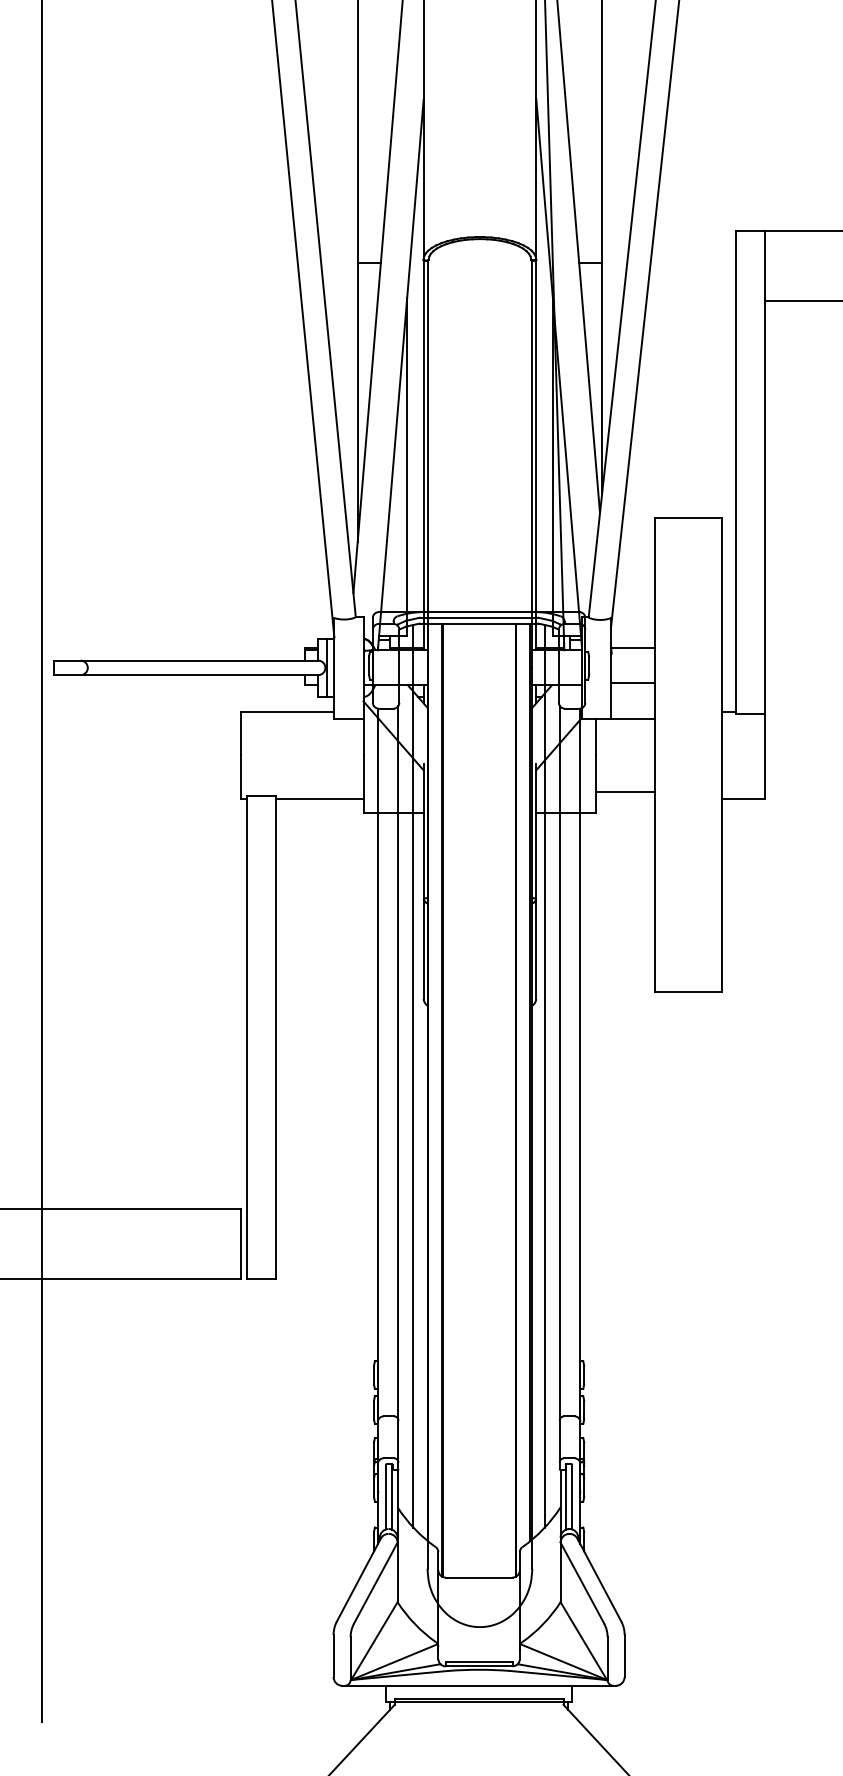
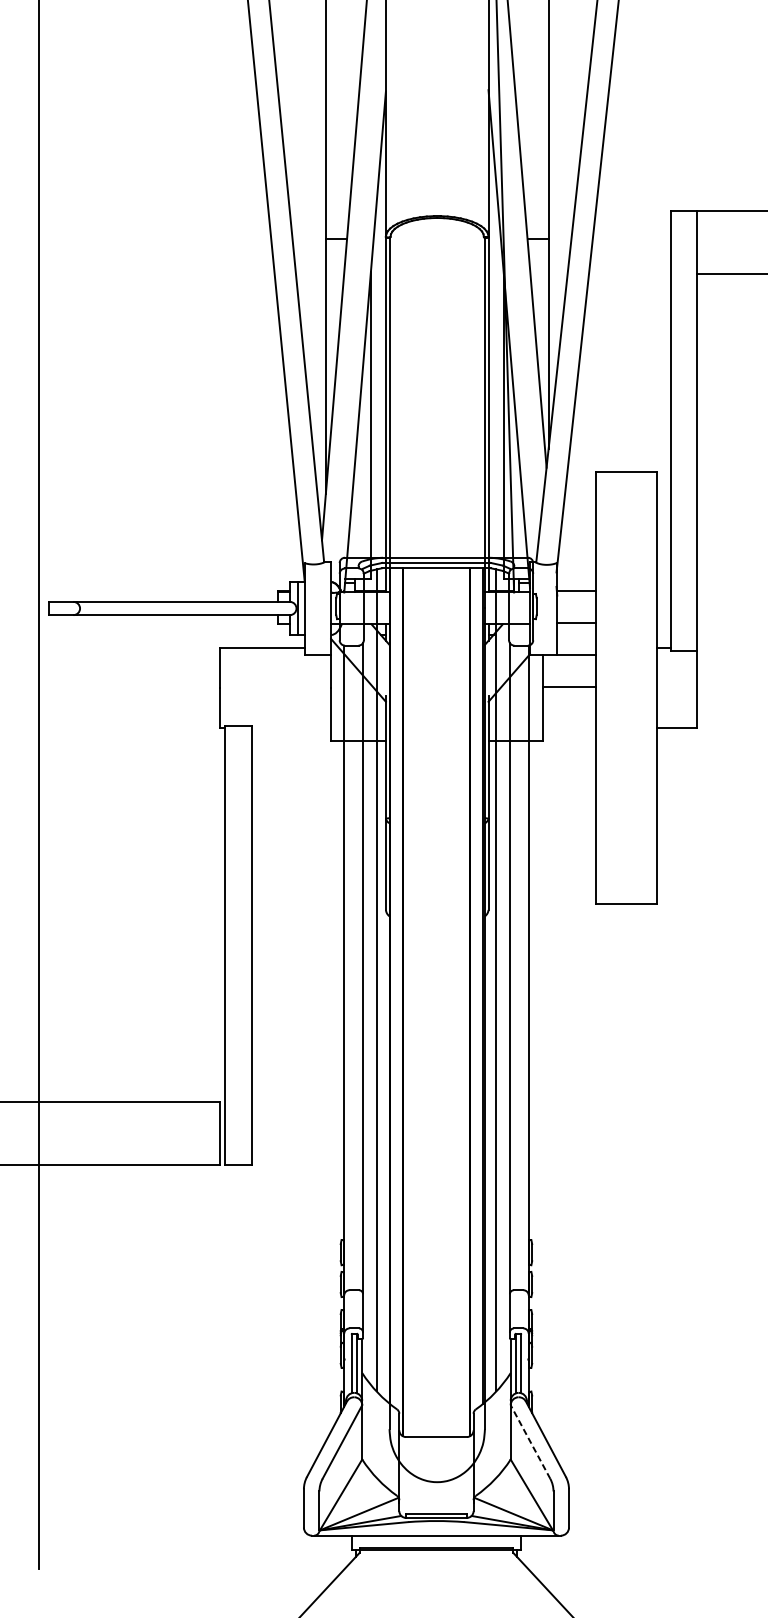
line: (625, 791) -> (569, 687), moved
line: (319, 798) -> (291, 727), removed
line: (582, 1583) -> (530, 1442), solid -> dashed

